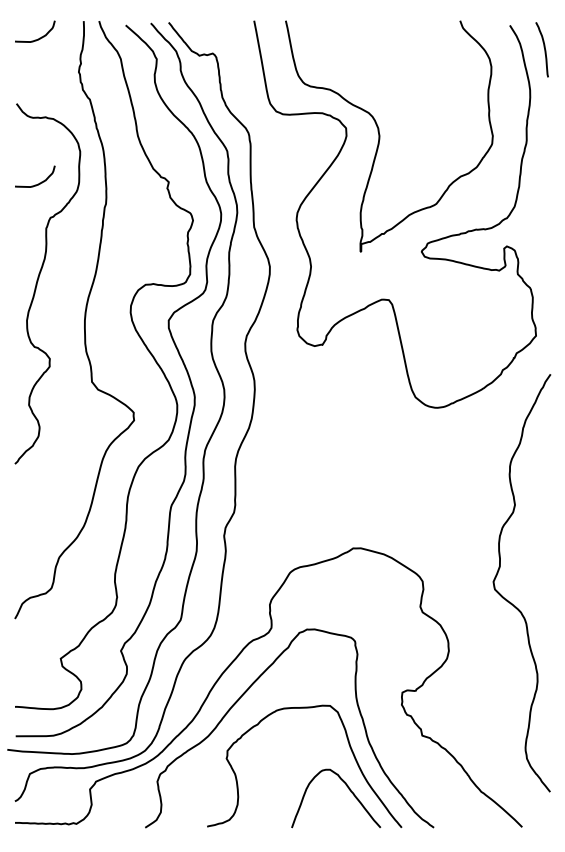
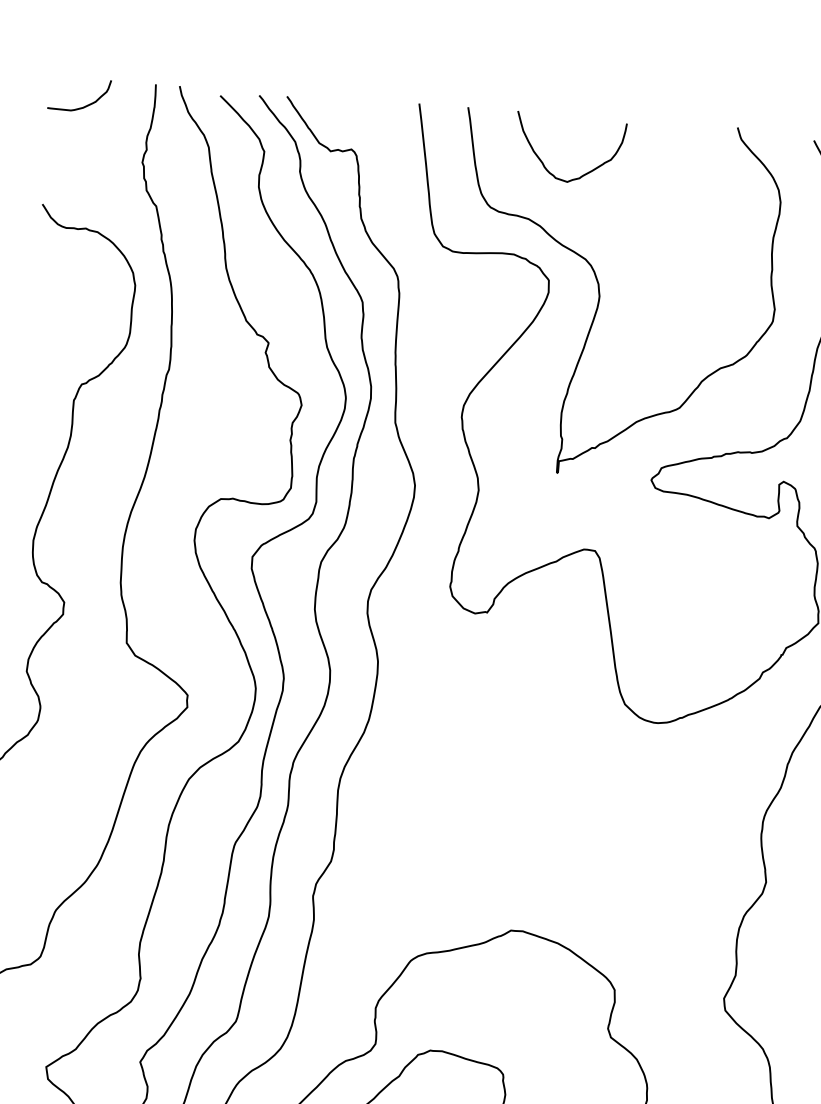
curve: (363, 57) -> (583, 173), added
curve: (39, 182) -> (68, 328), removed

